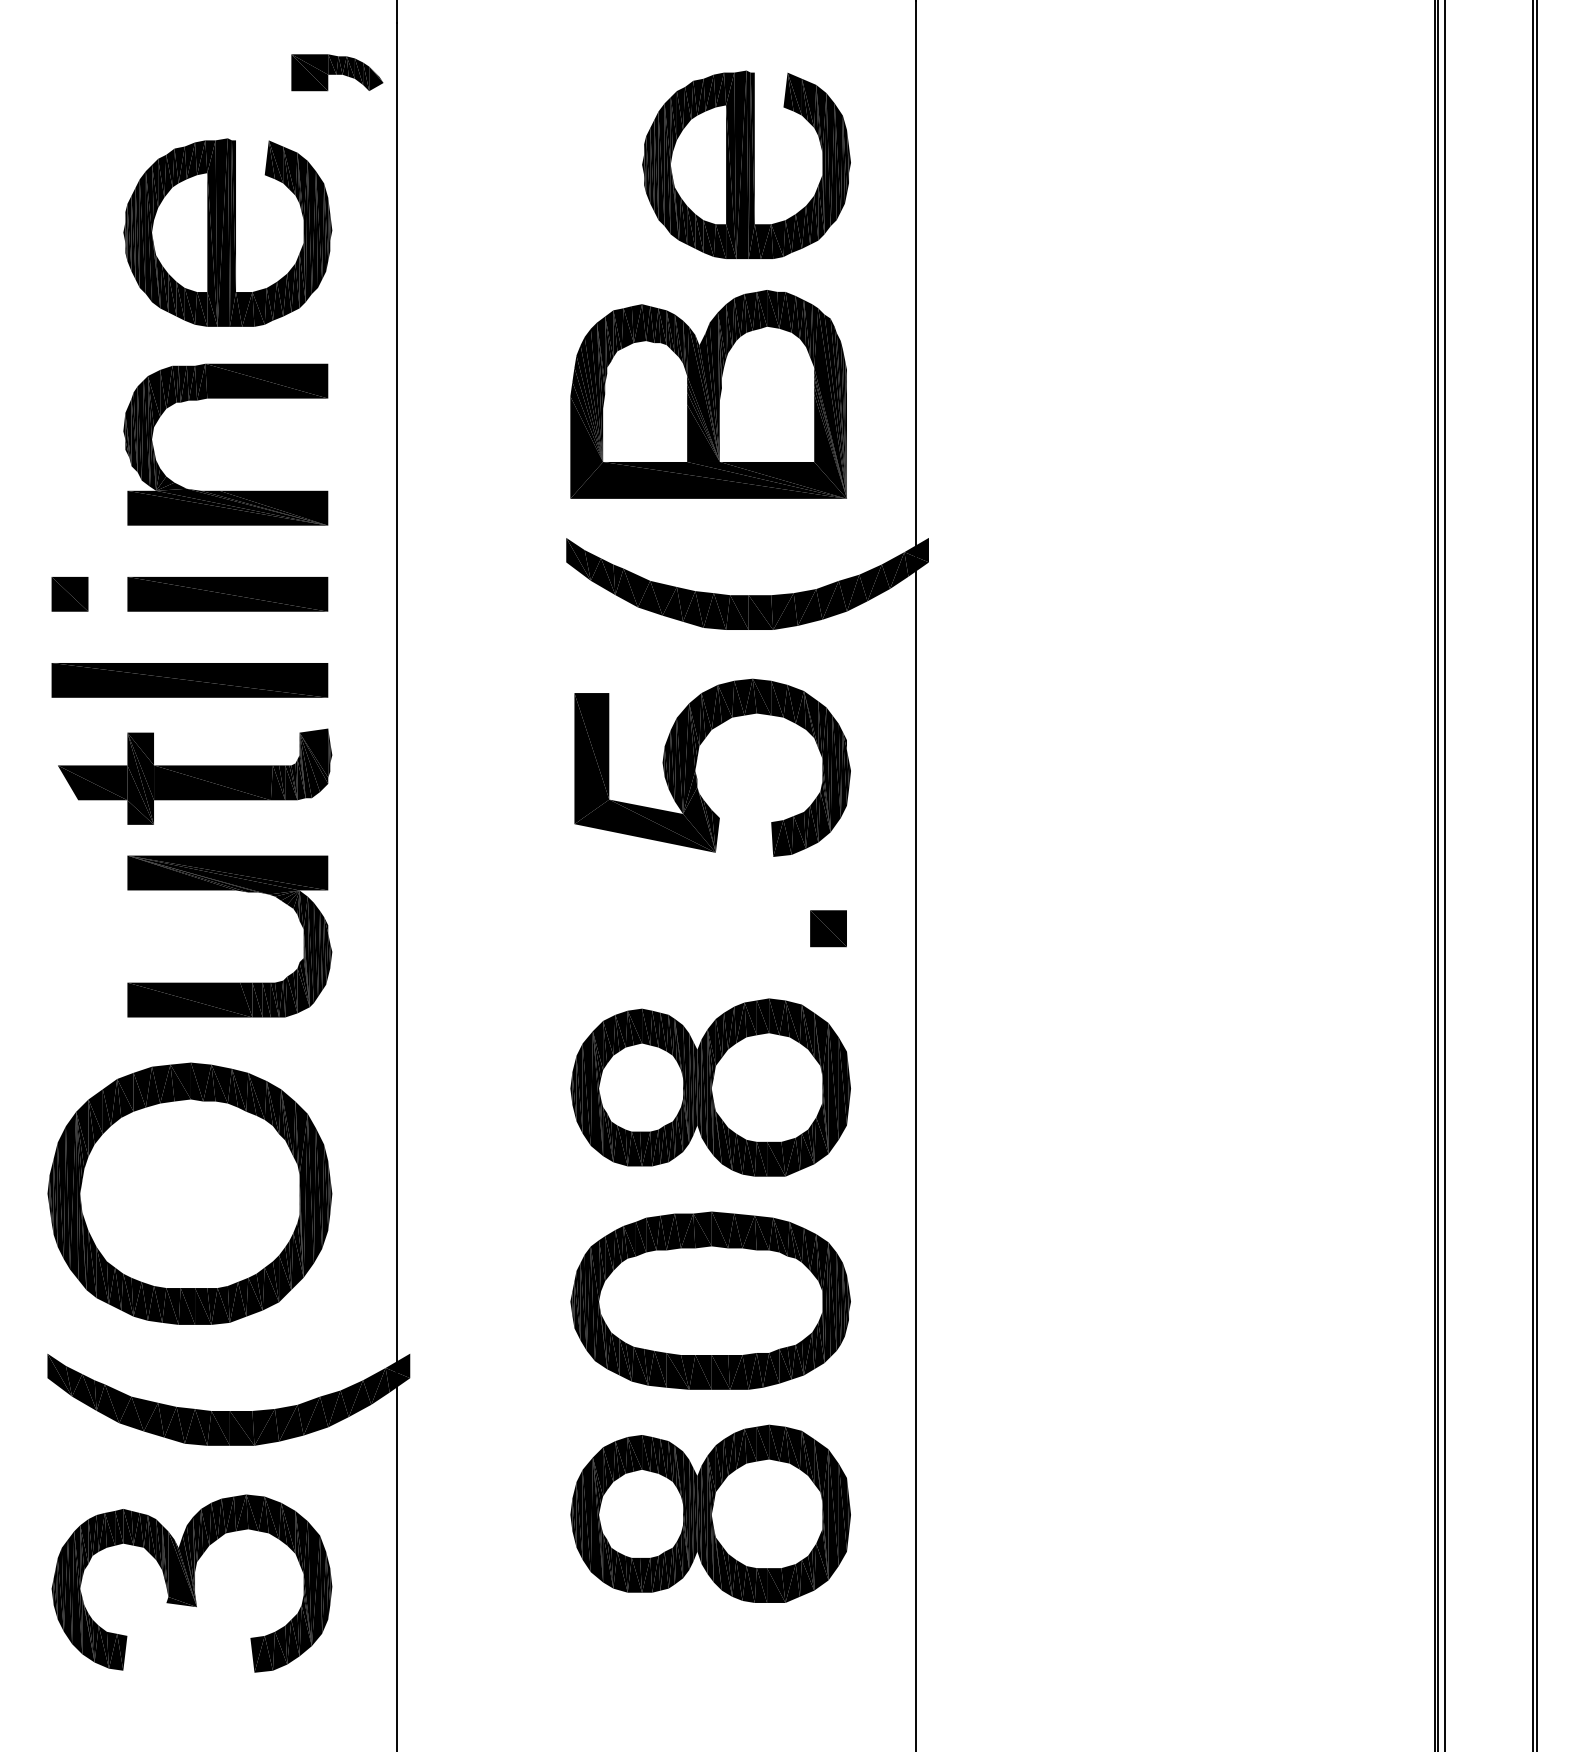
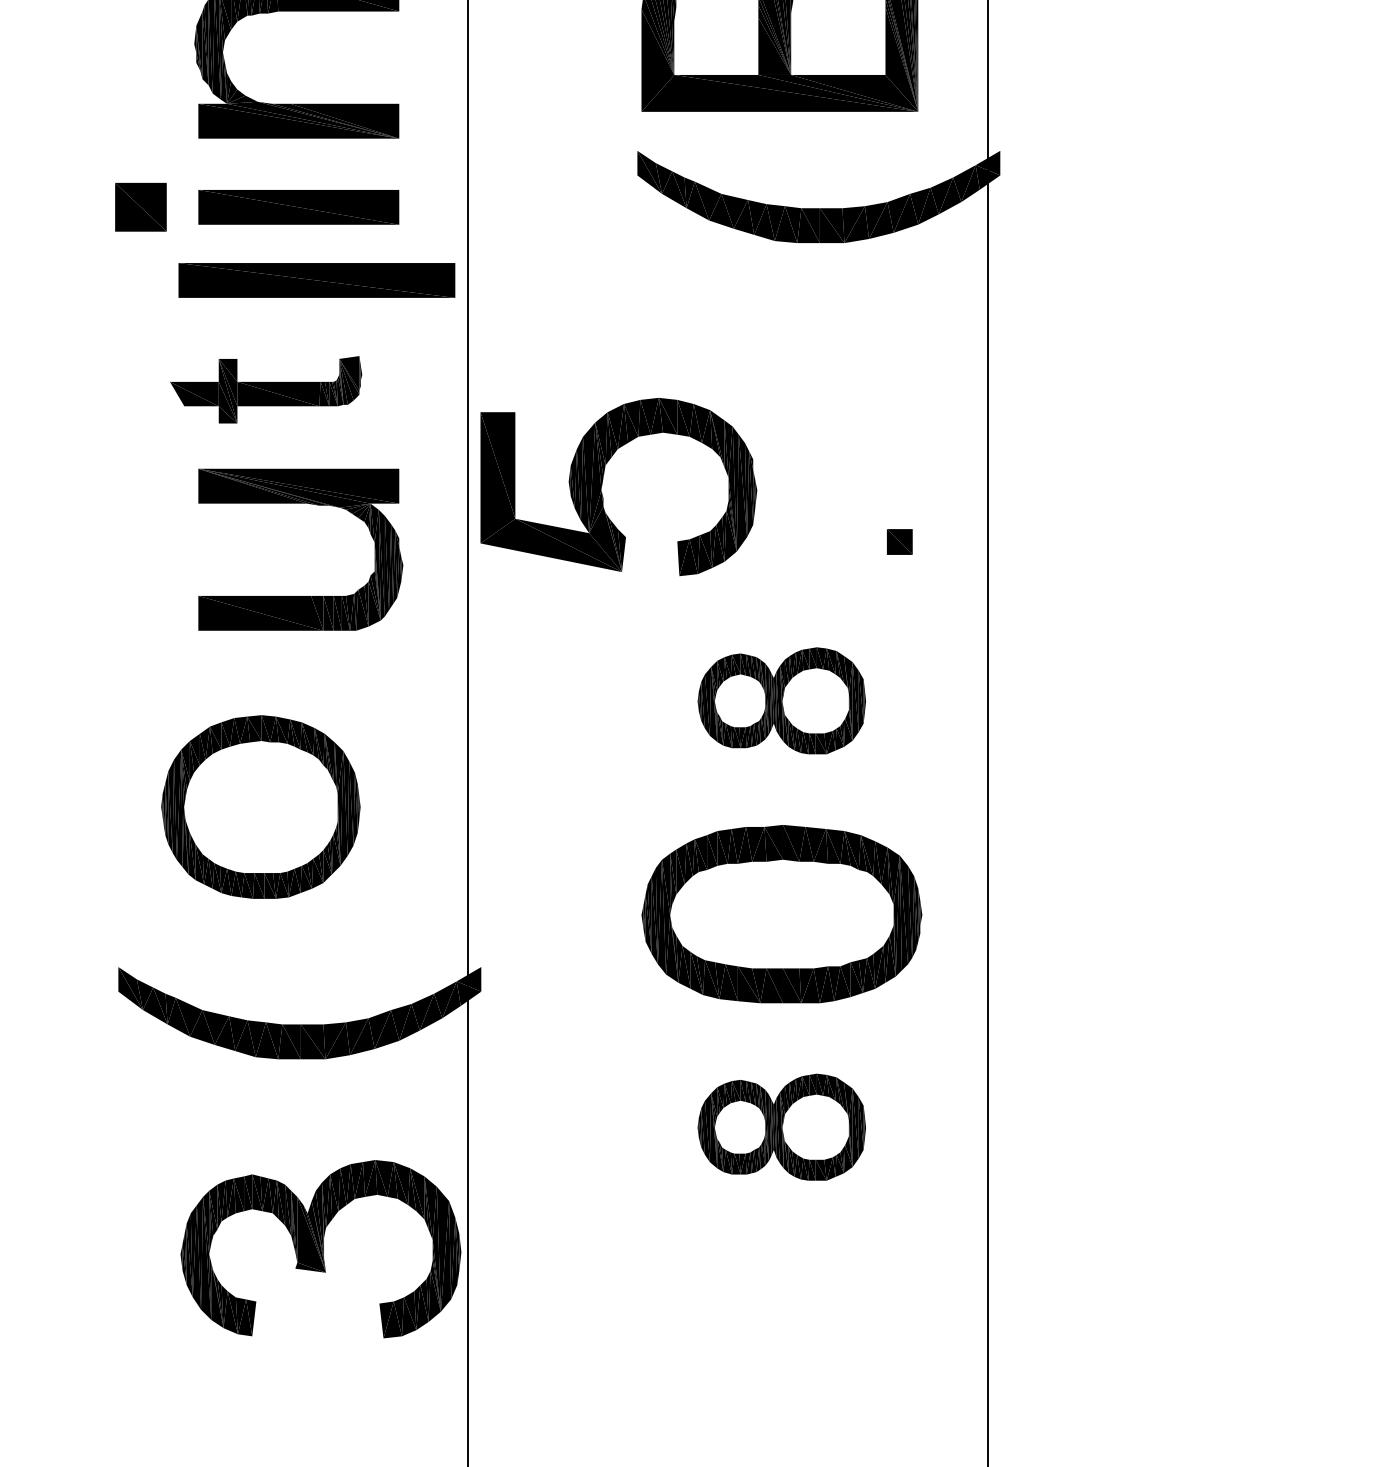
part: (69, 594) -> (140, 207), size x1.4
part: (189, 680) -> (316, 280), moved
part: (696, 765) -> (602, 484), moved
part: (195, 776) -> (266, 389), size x0.7
part: (828, 928) -> (899, 541), size x0.7
part: (710, 1087) -> (781, 700), size x0.6
part: (189, 1193) -> (260, 806), size x0.7
part: (710, 1513) -> (781, 1127), size x0.6
part: (191, 1583) -> (320, 1249), moved

